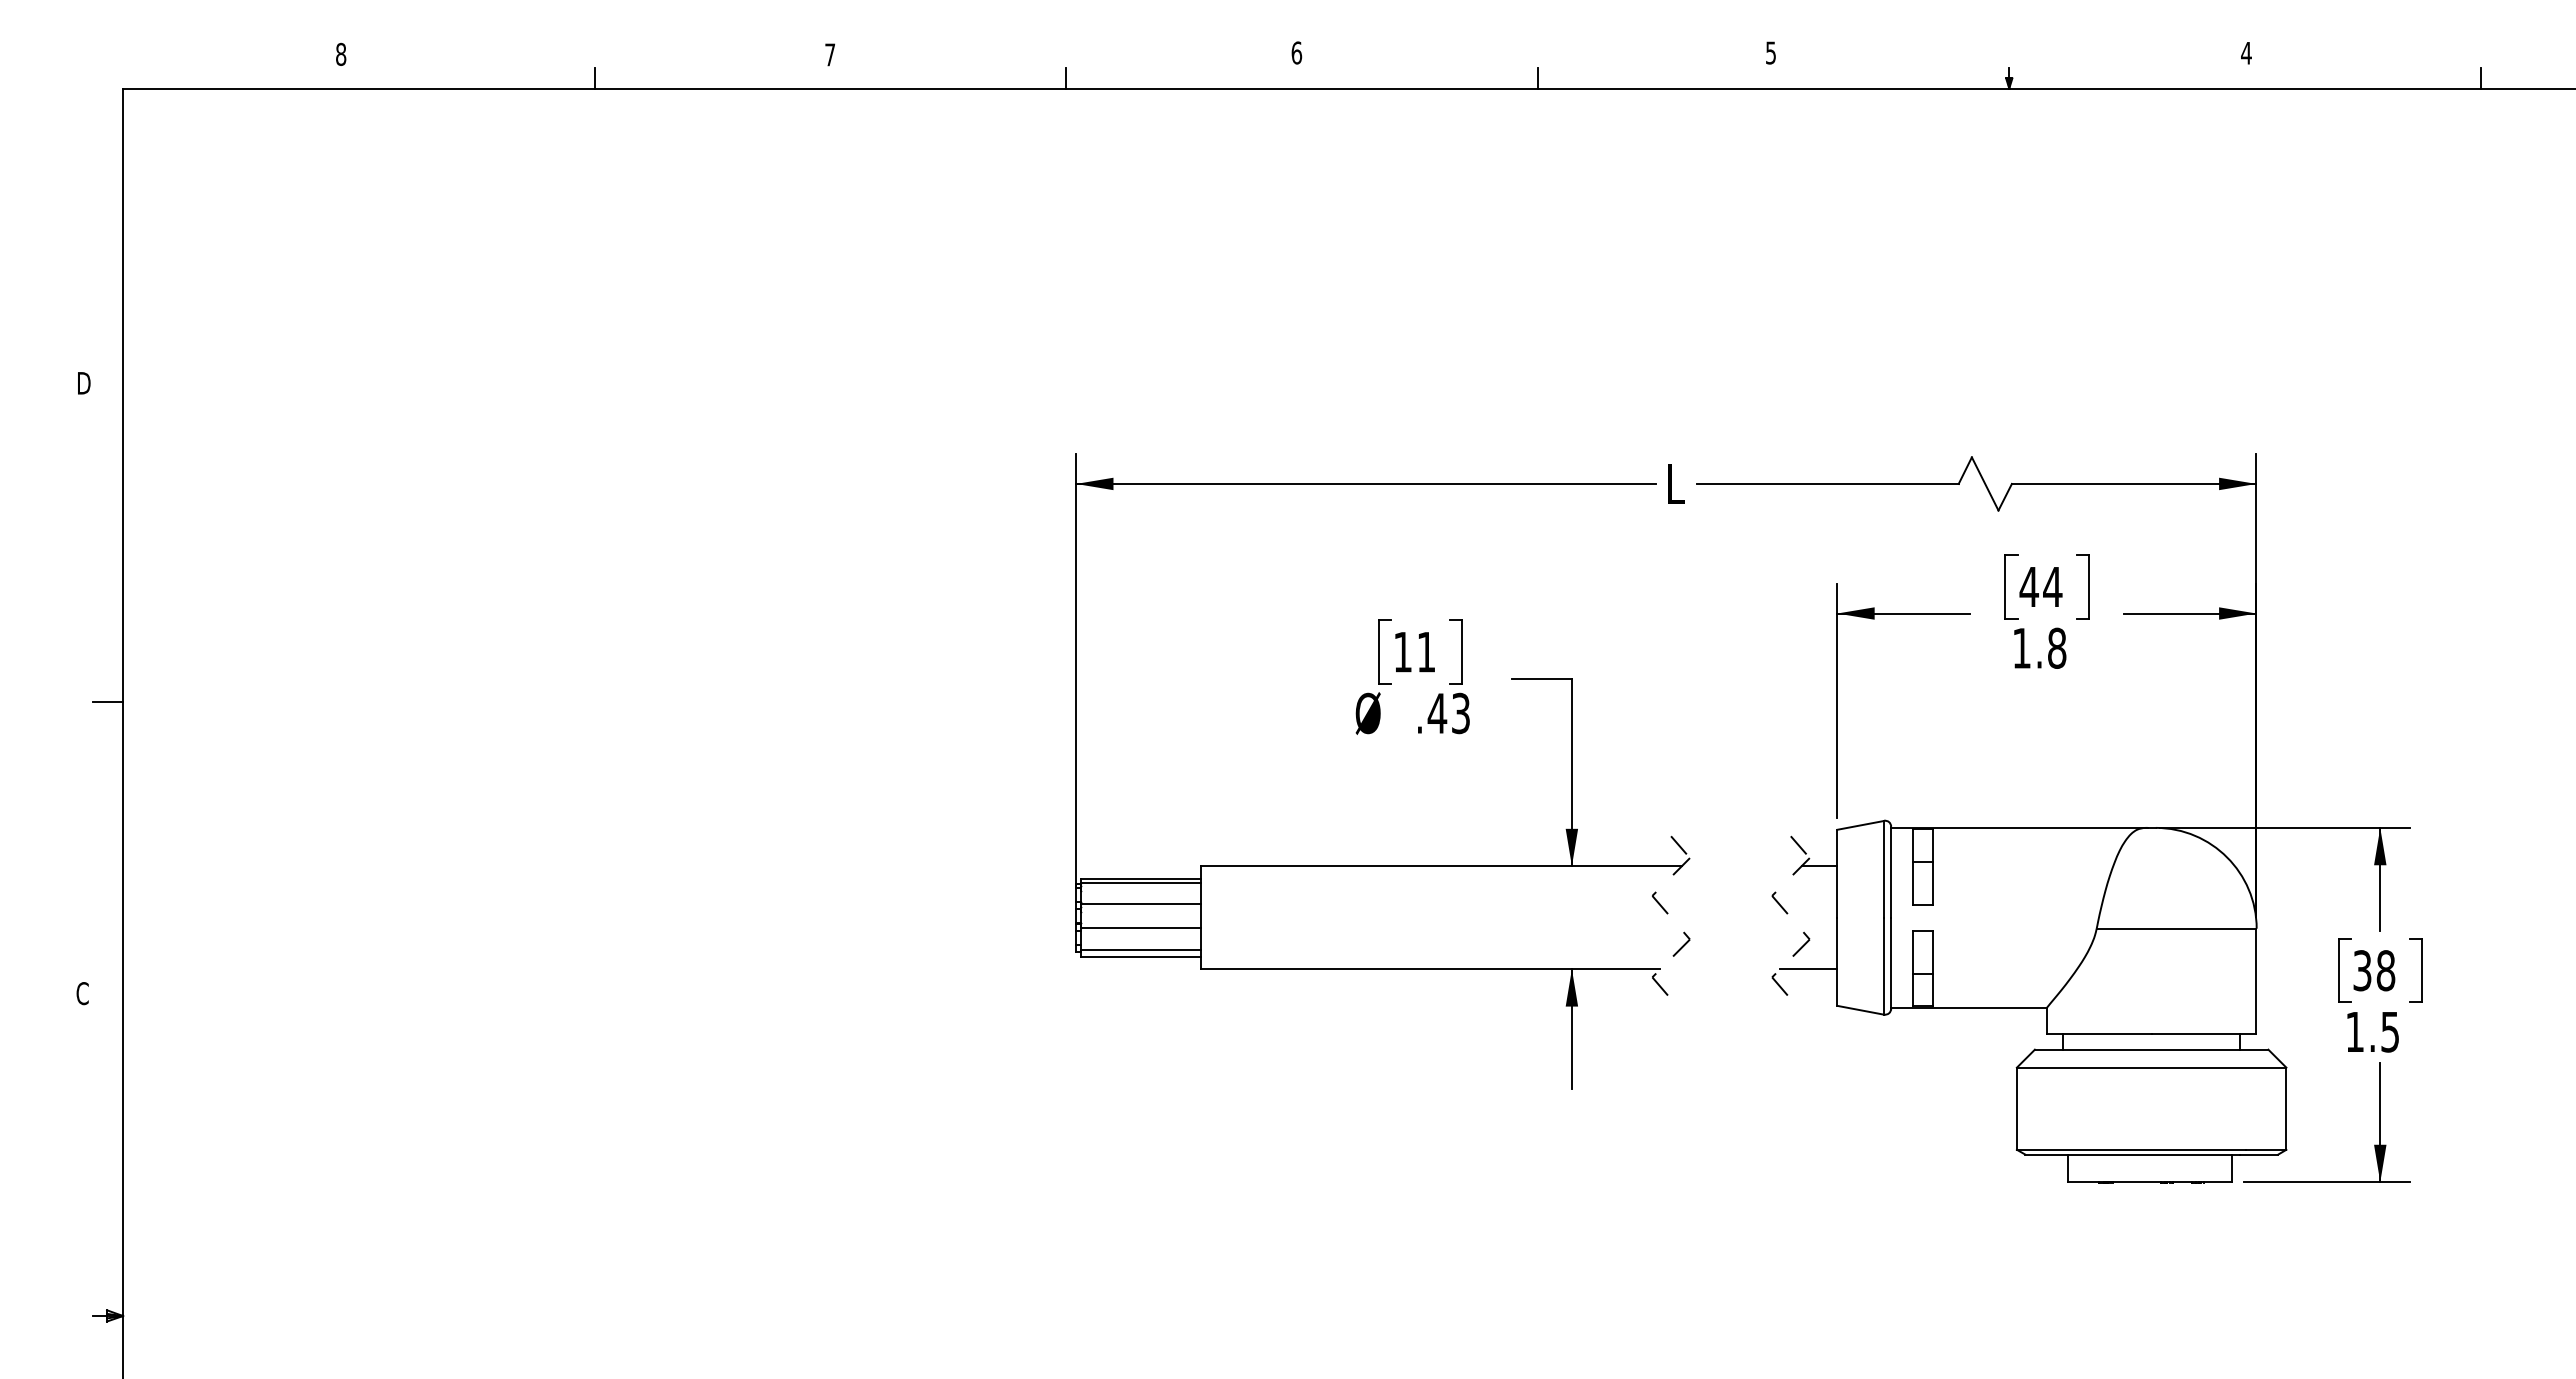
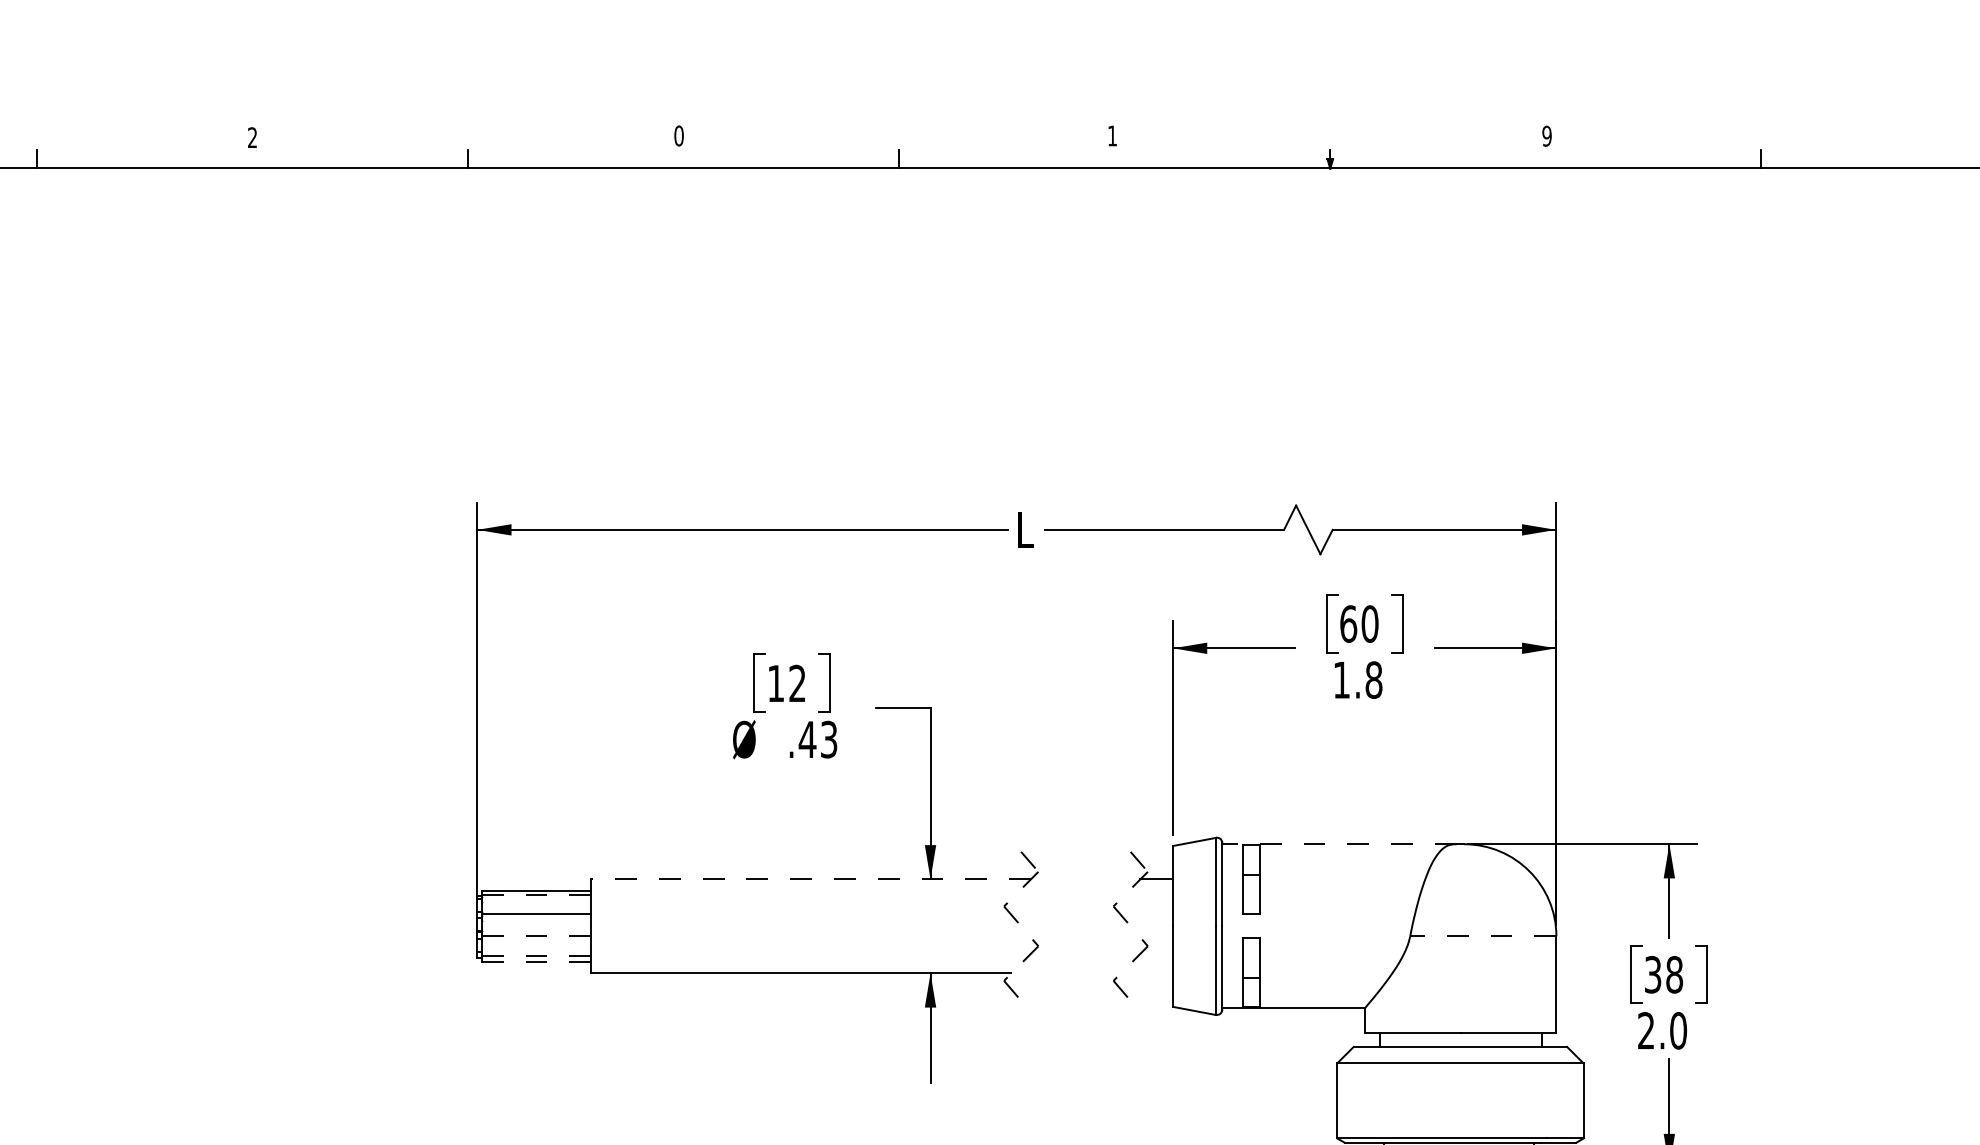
text: (1296, 52) -> (678, 135), 6 -> 0
text: (1770, 52) -> (1112, 135), 5 -> 1
text: (2246, 52) -> (1547, 135), 4 -> 9
text: (830, 54) -> (252, 137), 7 -> 2
text: (2040, 586) -> (1358, 623), 44 -> 60
text: (1425, 651) -> (796, 683), 11 -> 12
line: (2018, 827) -> (1338, 843), solid -> dashed
line: (1441, 866) -> (811, 879), solid -> dashed
line: (1140, 883) -> (536, 895), solid -> dashed
line: (1140, 928) -> (536, 936), solid -> dashed
line: (2176, 928) -> (1483, 936), solid -> dashed
line: (1140, 950) -> (536, 956), solid -> dashed
line: (1140, 957) -> (536, 962), solid -> dashed
line: (1808, 969) -> (1146, 973), removed
text: (2372, 1031) -> (1662, 1030), 1.5 -> 2.0

